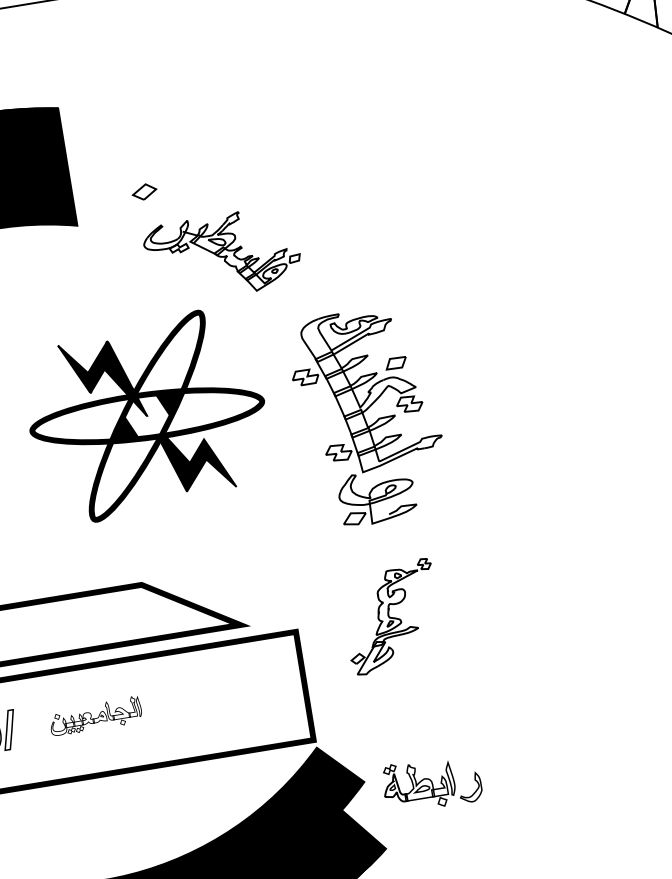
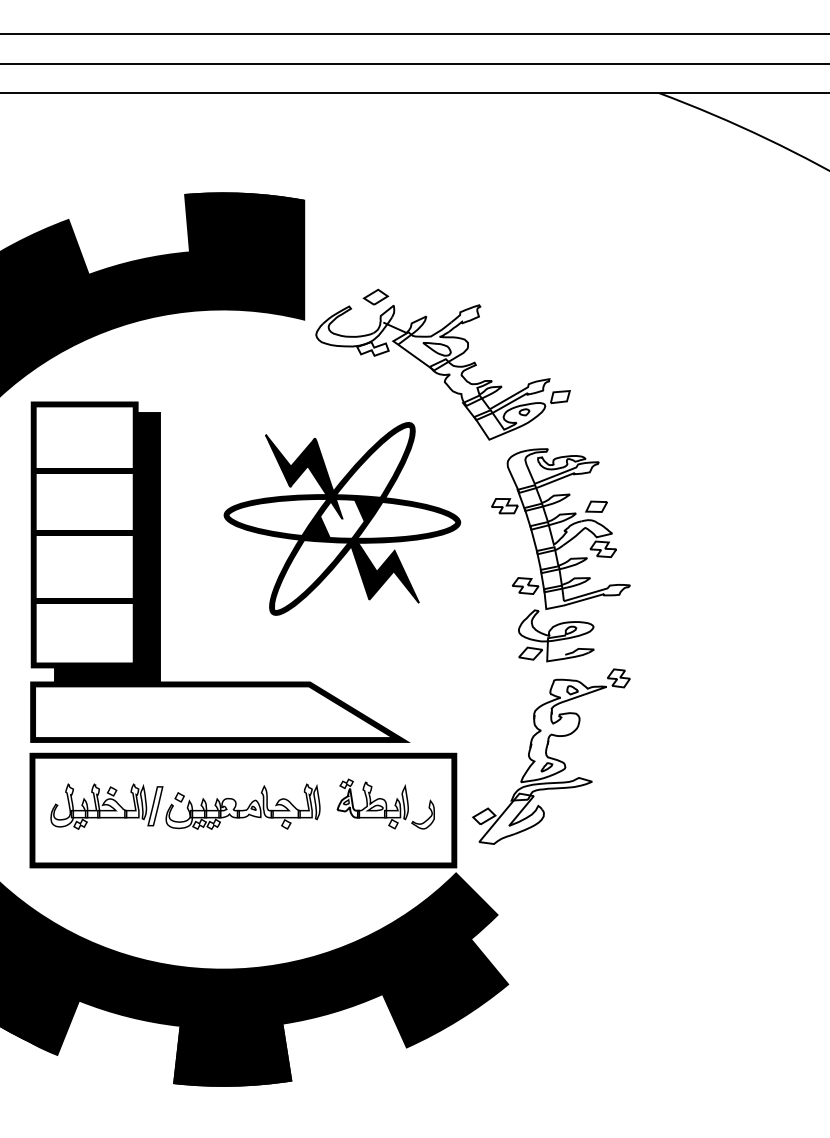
part: (222, 255) -> (442, 372), size x1.67
part: (392, 616) -> (551, 756), size x1.67
part: (95, 716) -> (242, 806), size x1.67
part: (431, 782) -> (385, 803), moved

